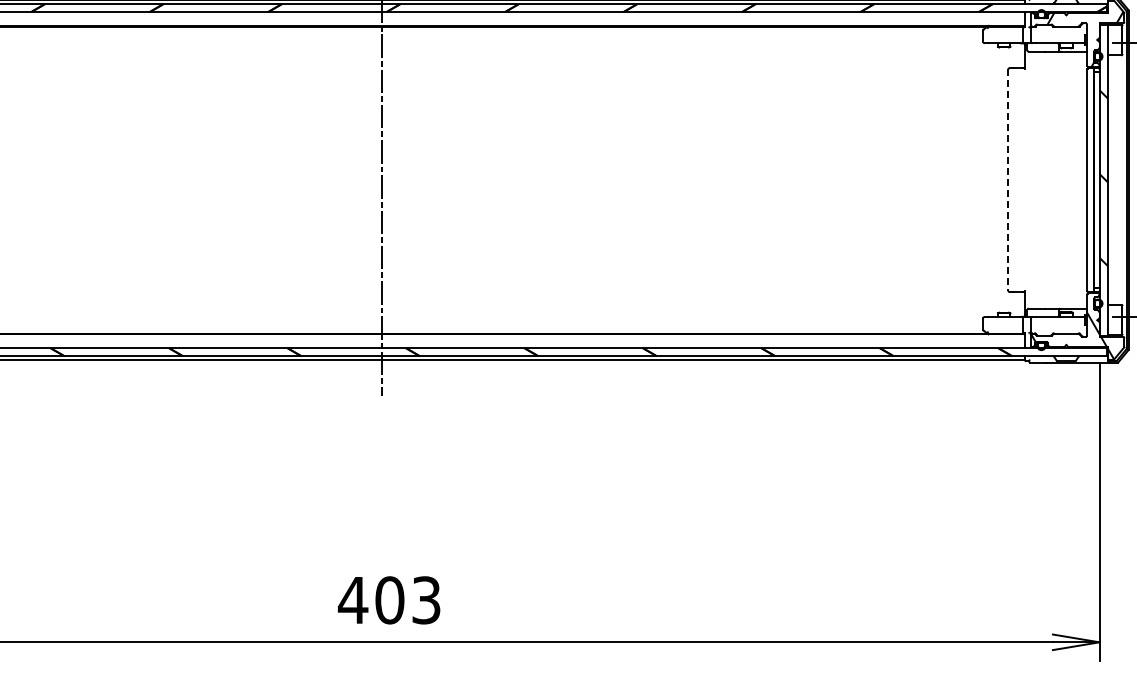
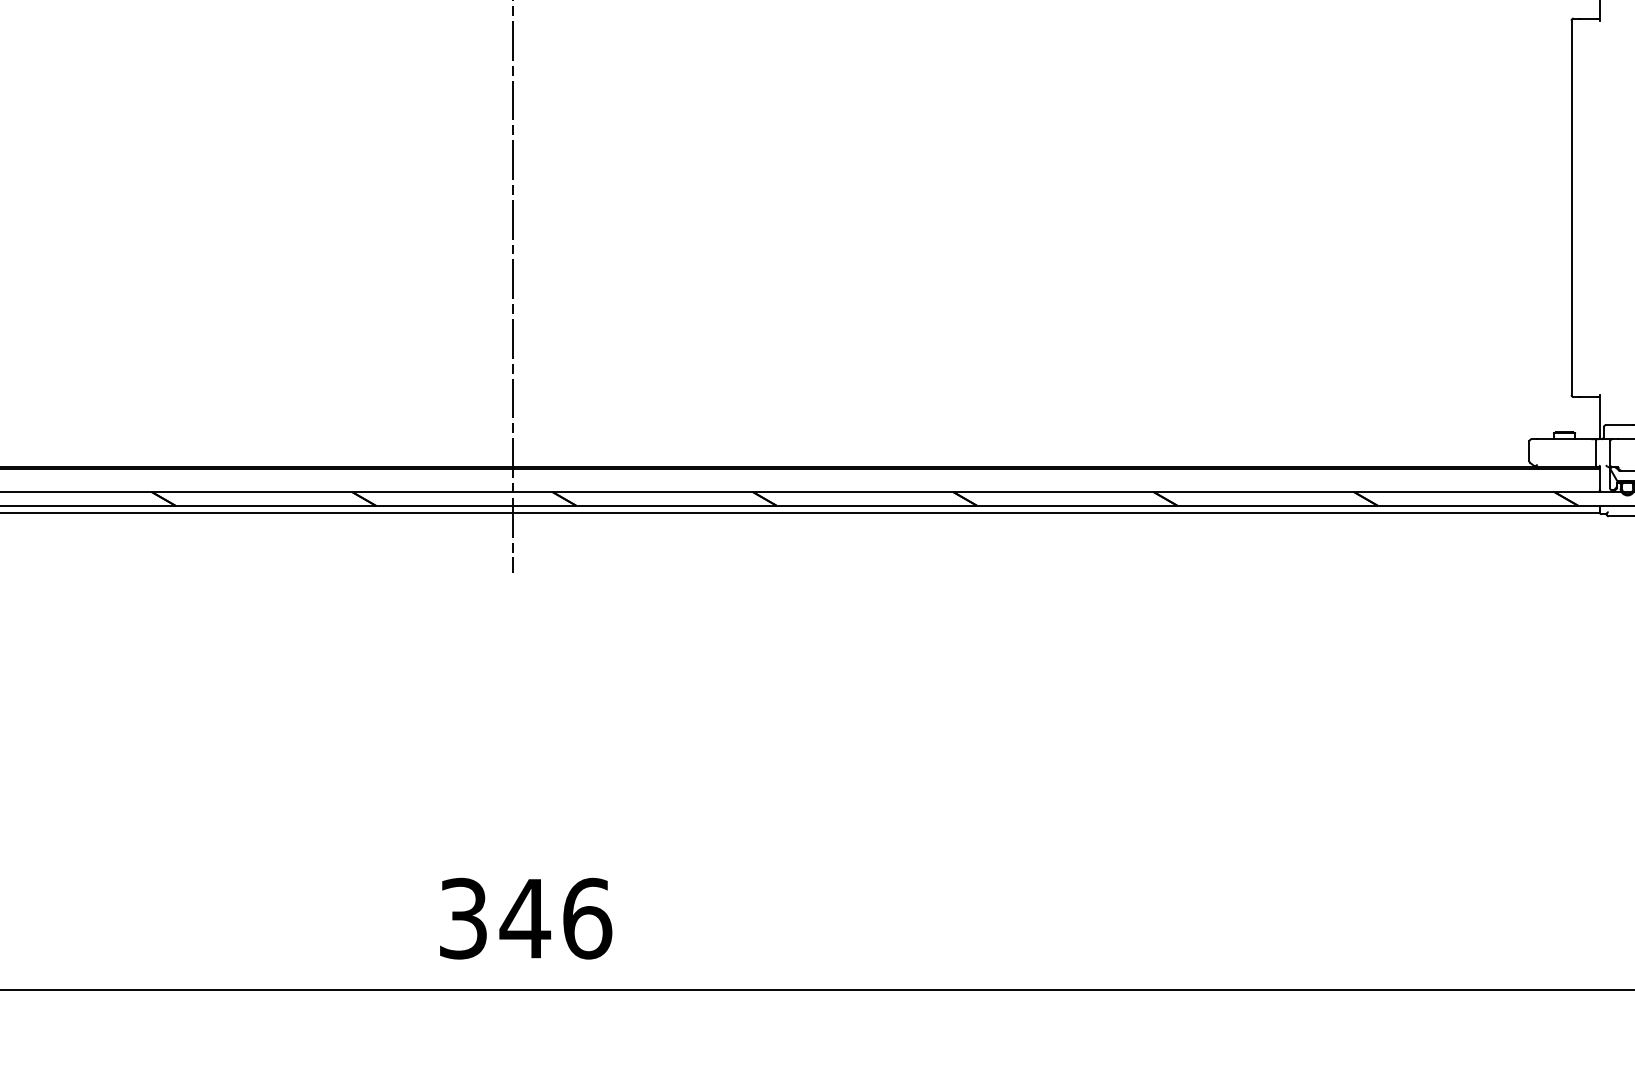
line: (1008, 180) -> (1571, 208), dashed -> solid
text: (389, 600) -> (524, 918), 403 -> 346

